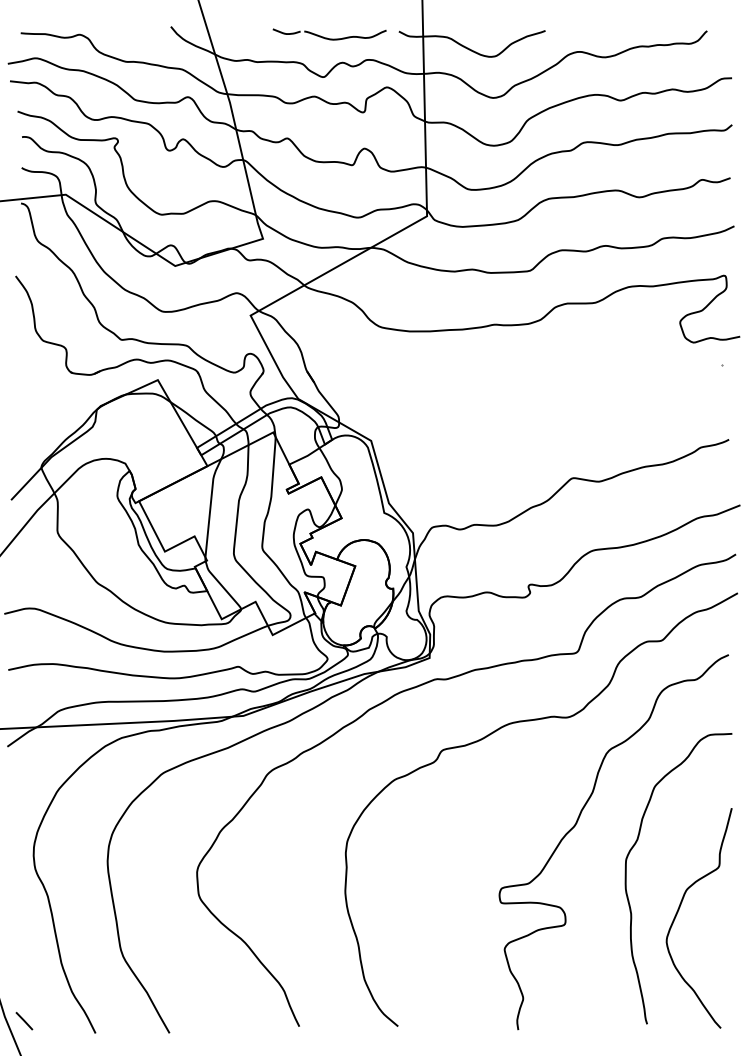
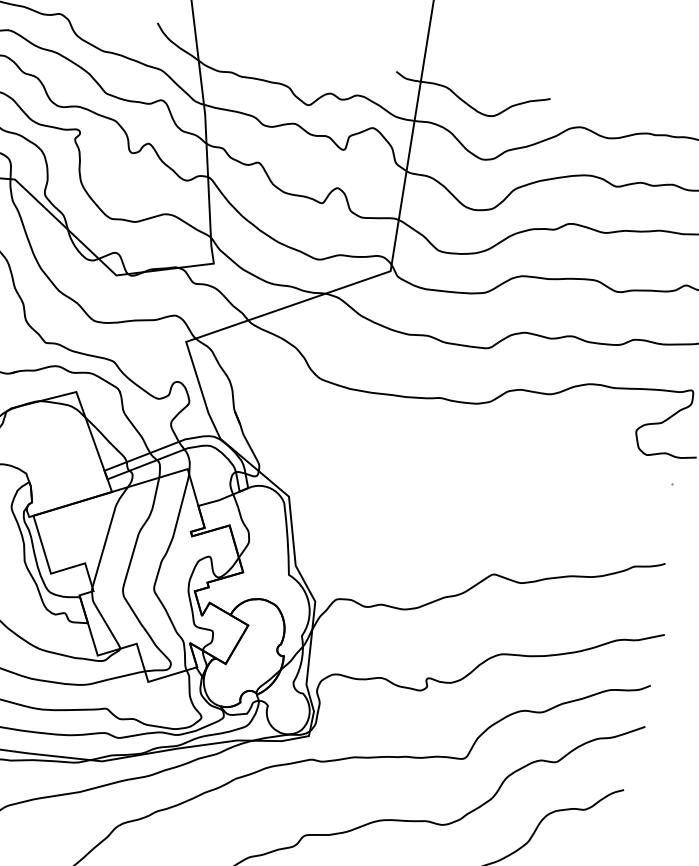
part: (329, 34) -> (322, 61), removed

